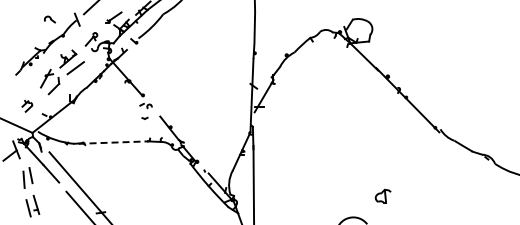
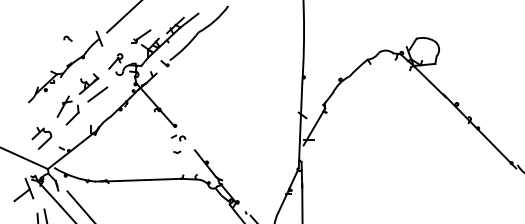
part: (49, 19) -> (67, 38), size x0.62
part: (27, 106) -> (42, 138), size x1.67
line: (113, 142) -> (141, 180), dashed -> solid

